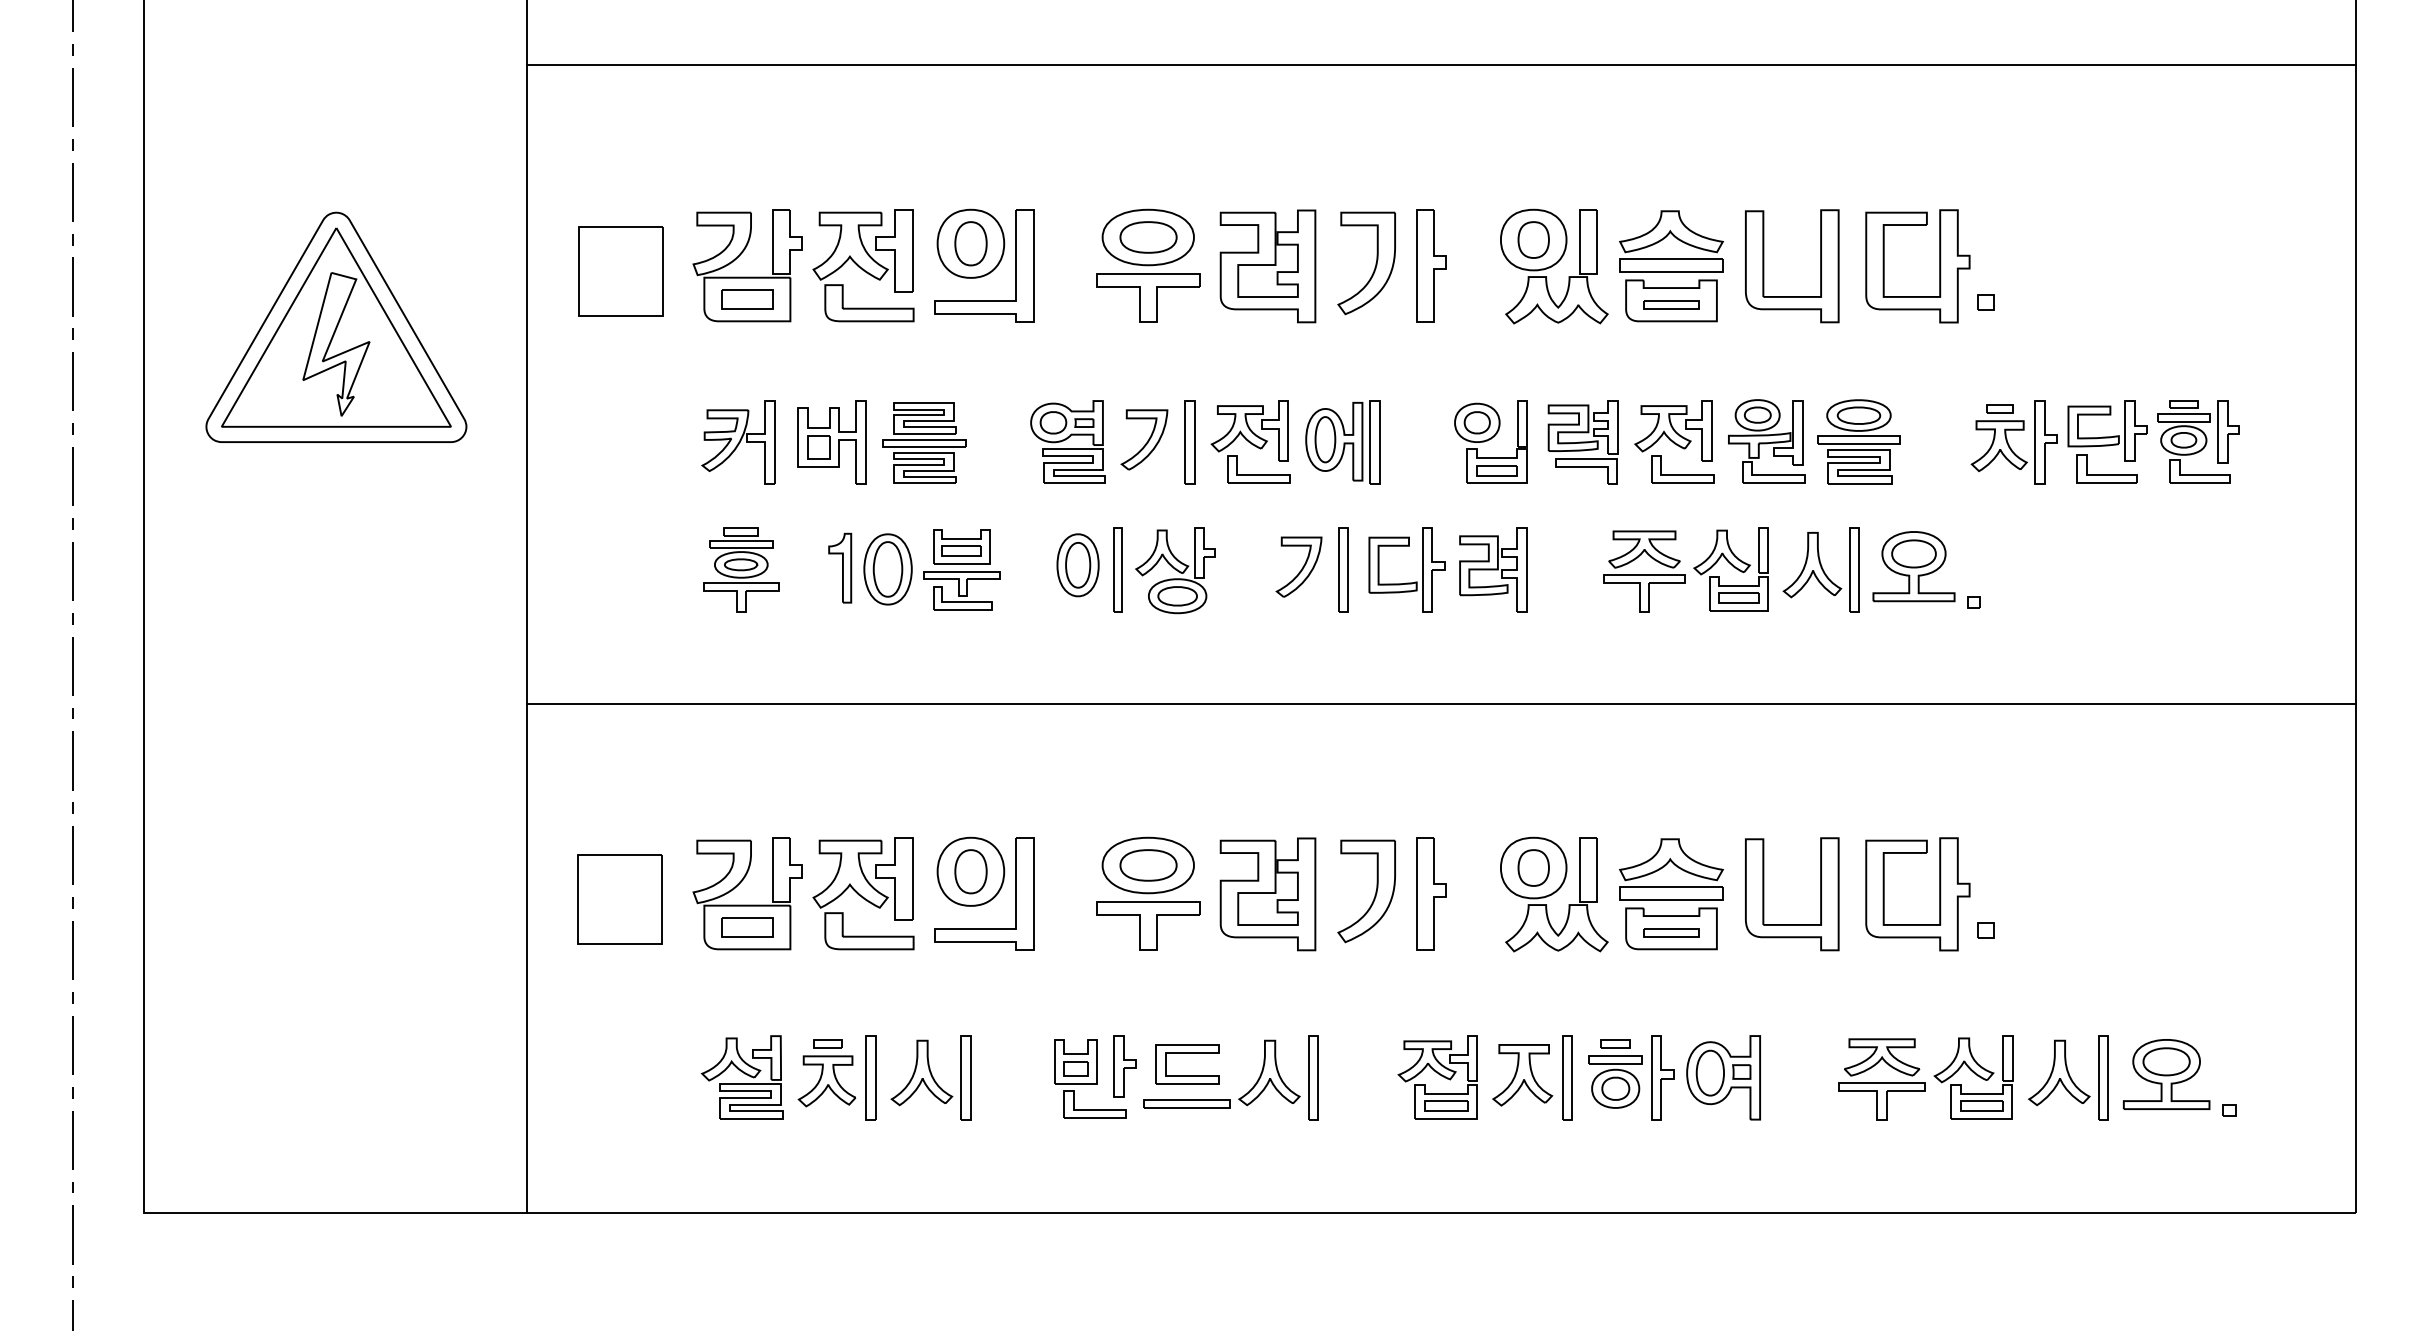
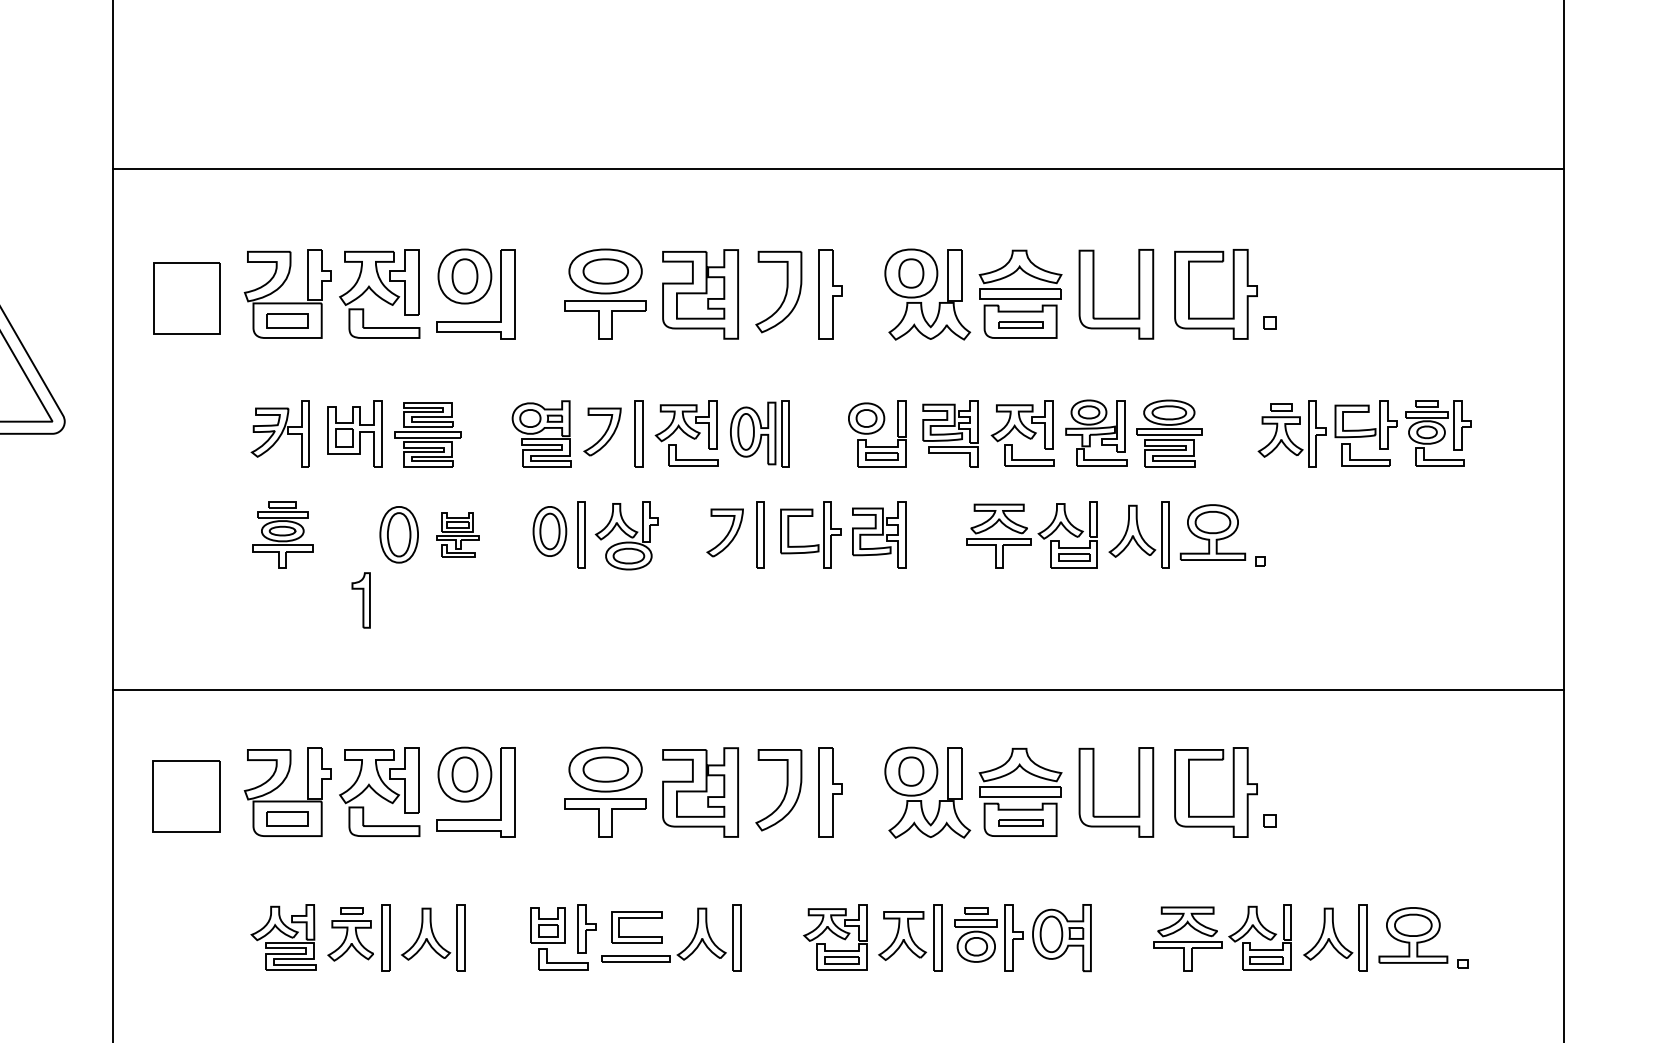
line: (1441, 64) -> (838, 169), moved
part: (840, 567) -> (361, 599), moved
part: (961, 569) -> (457, 534), size x0.7
line: (1441, 703) -> (838, 689), moved

